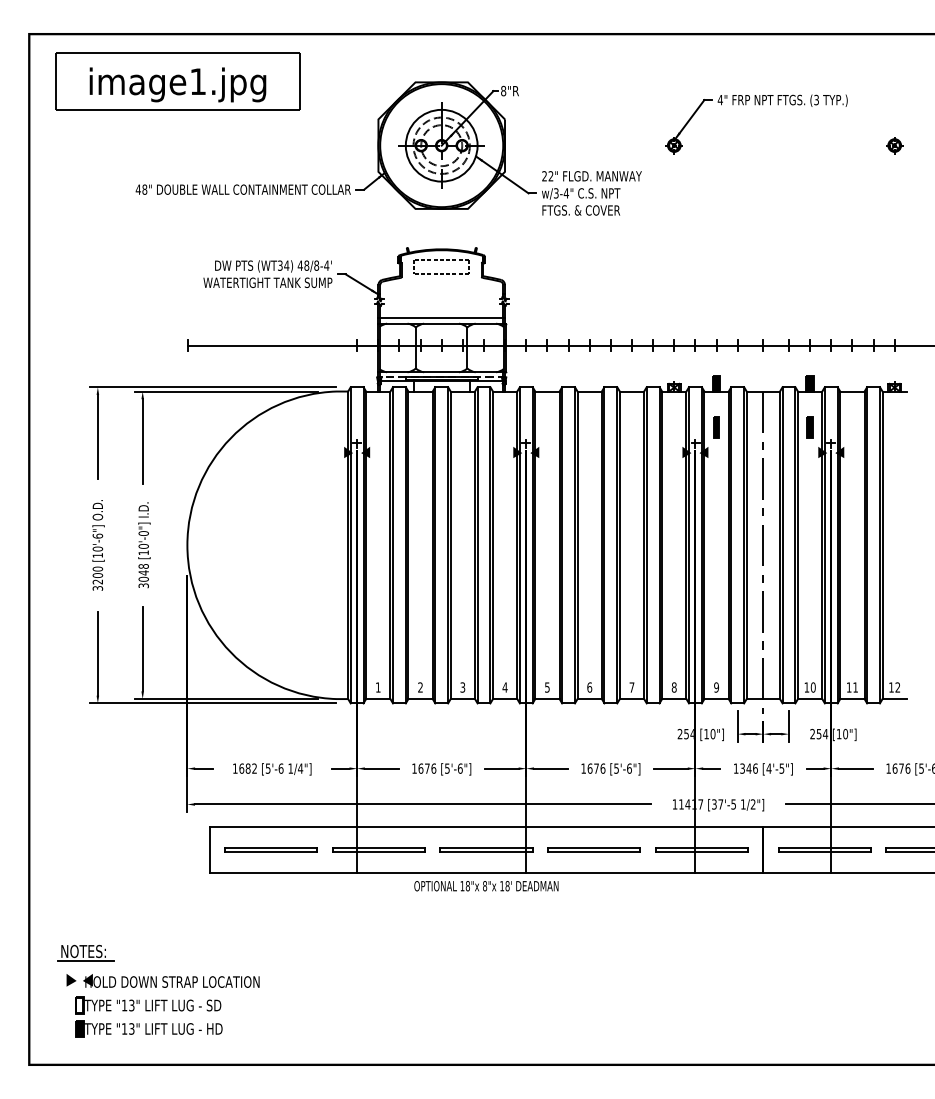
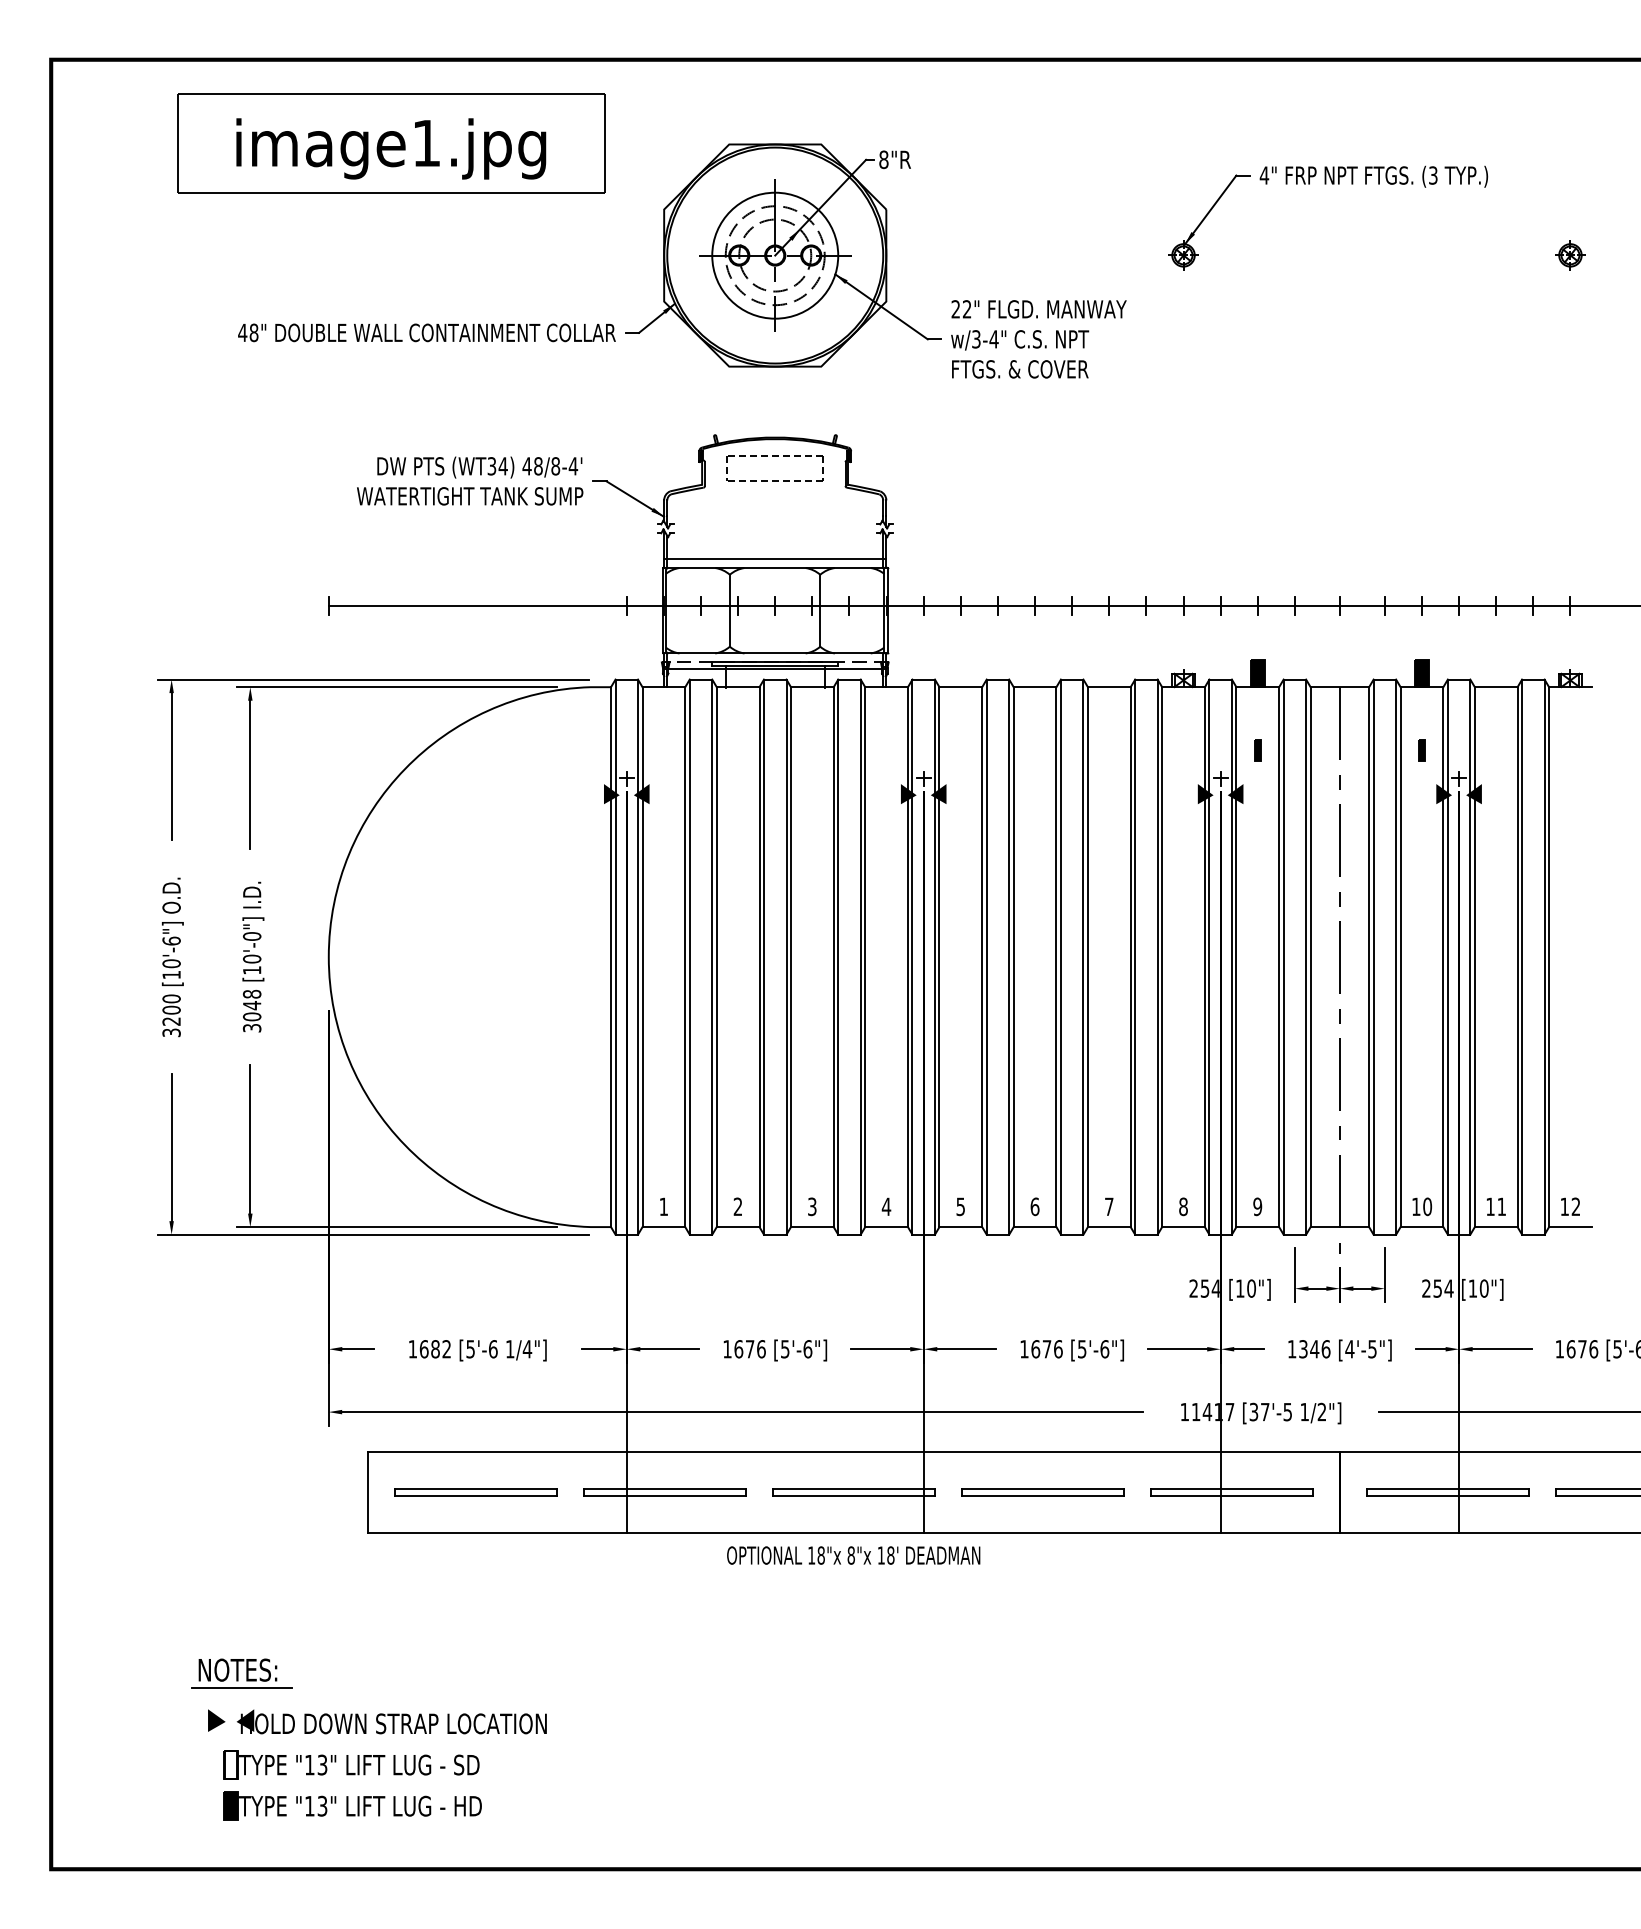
part: (177, 81) -> (390, 142), moved
part: (716, 427) -> (1257, 750), size x0.6
part: (809, 427) -> (1420, 750), size x0.6
part: (158, 990) -> (369, 1738), moved

